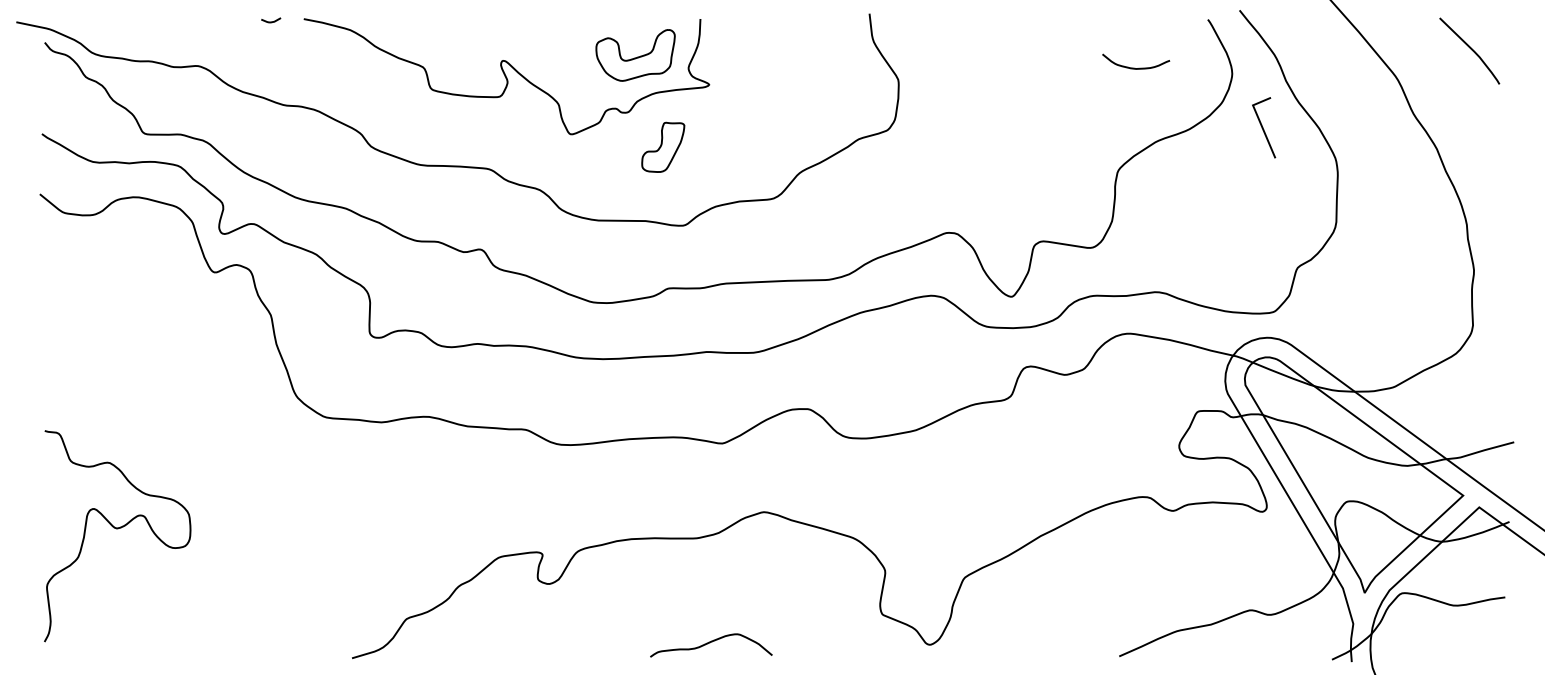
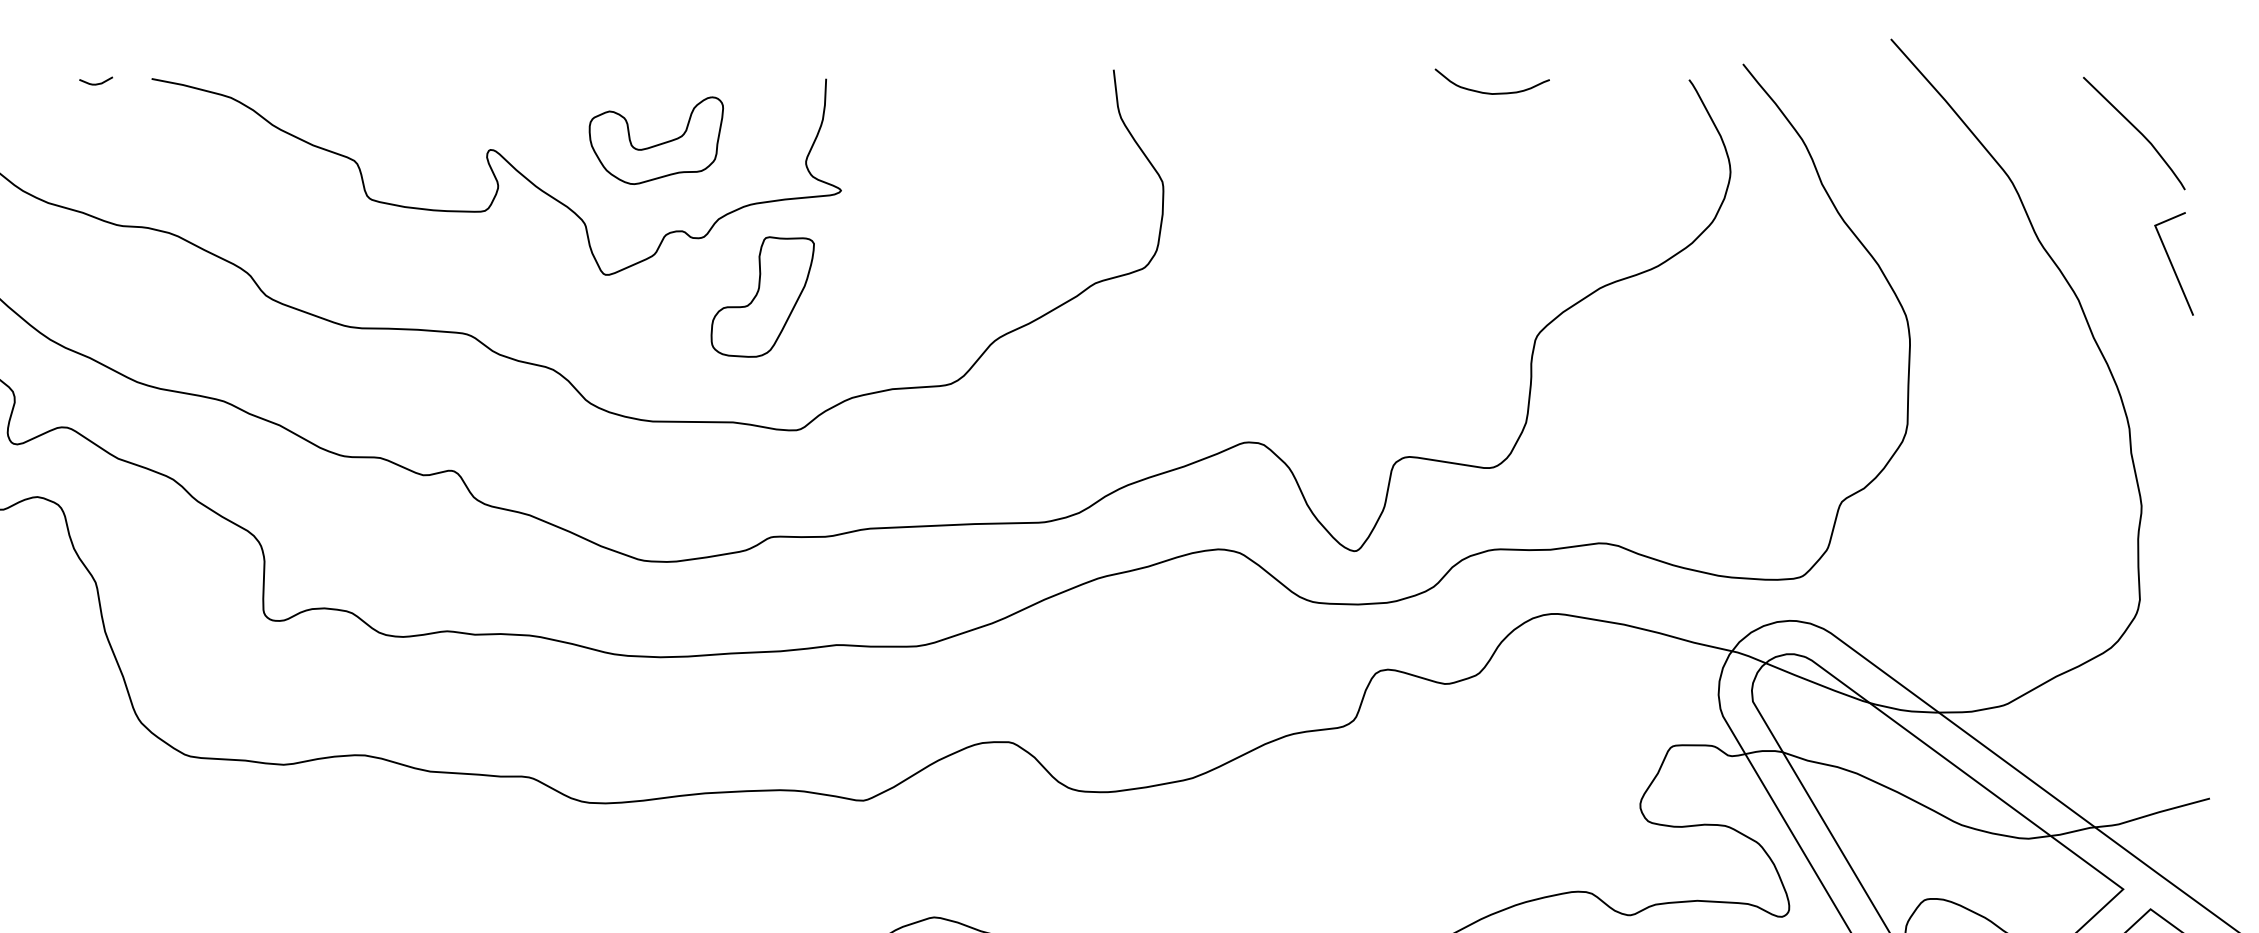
part: (635, 55) -> (656, 140), moved
curve: (1134, 67) -> (1489, 91), moved
line: (1263, 127) -> (2173, 263), moved
part: (663, 147) -> (763, 297), size x1.43

